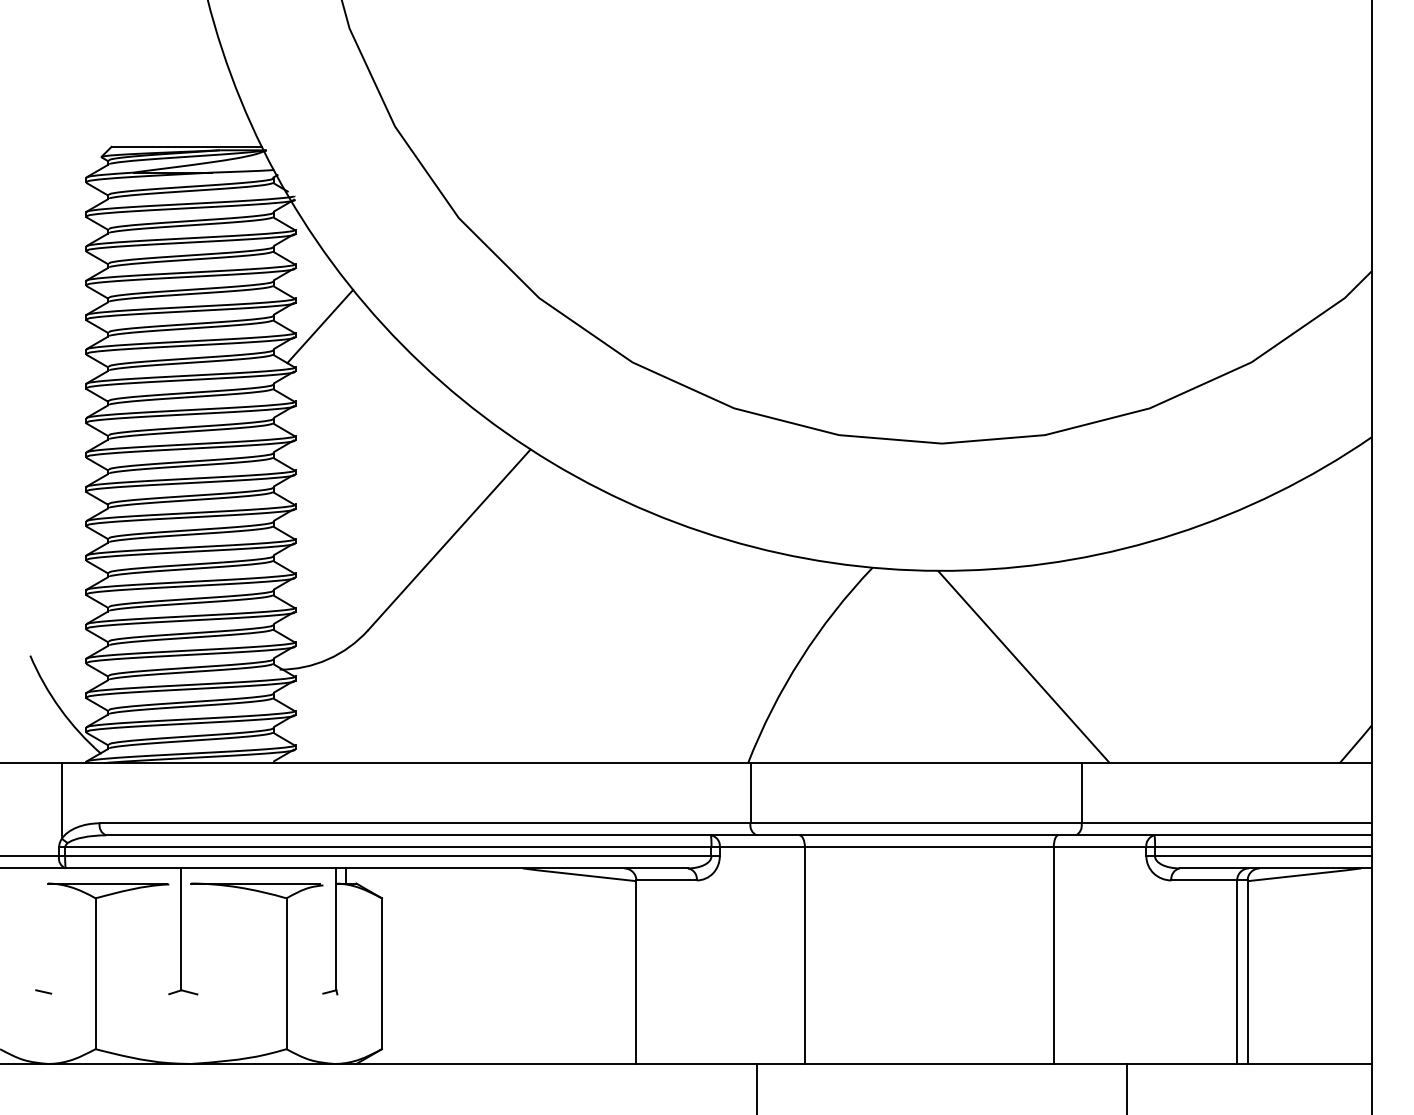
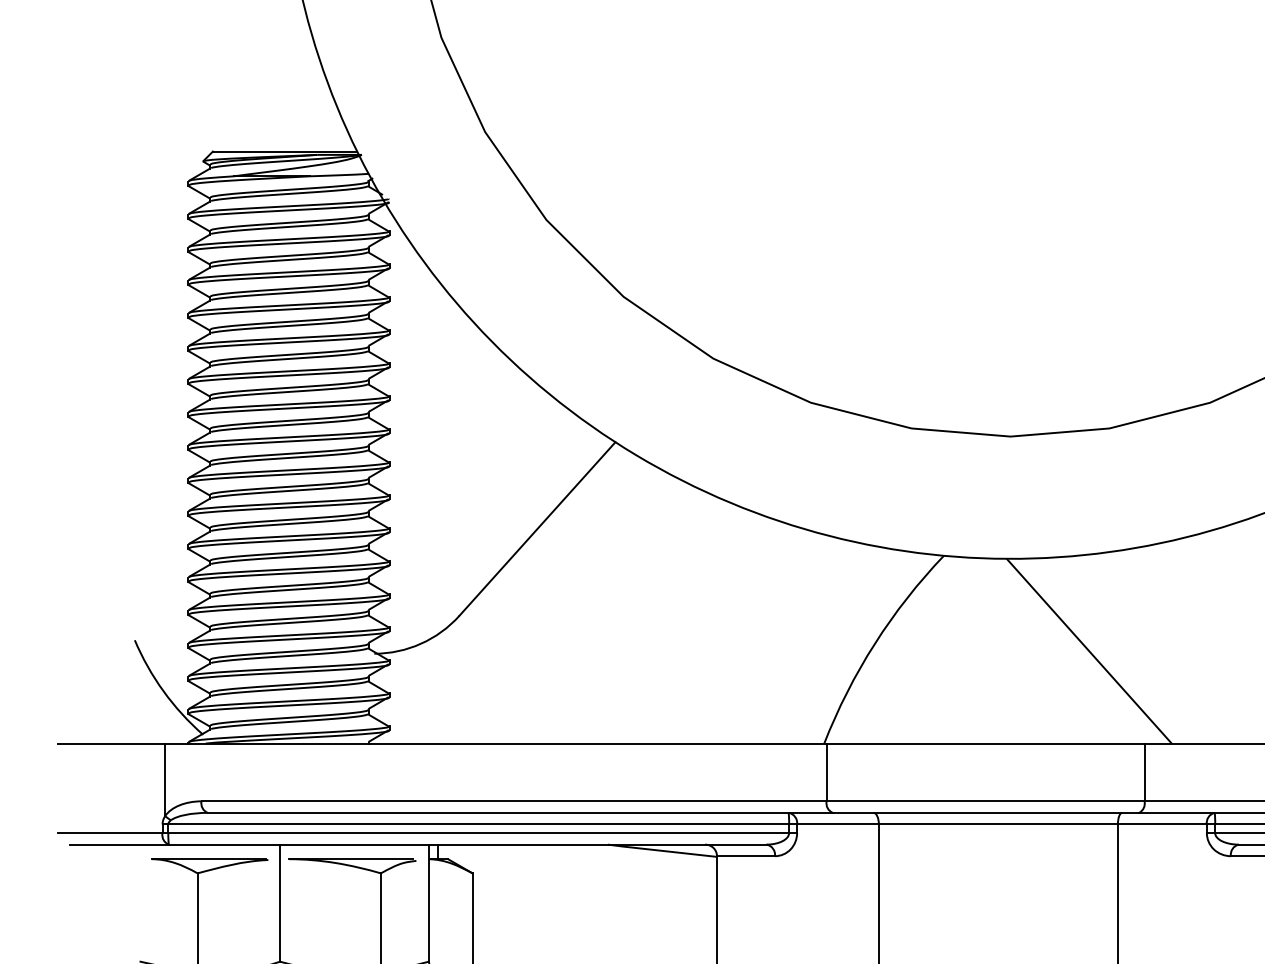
line: (320, 326) -> (413, 324), removed

